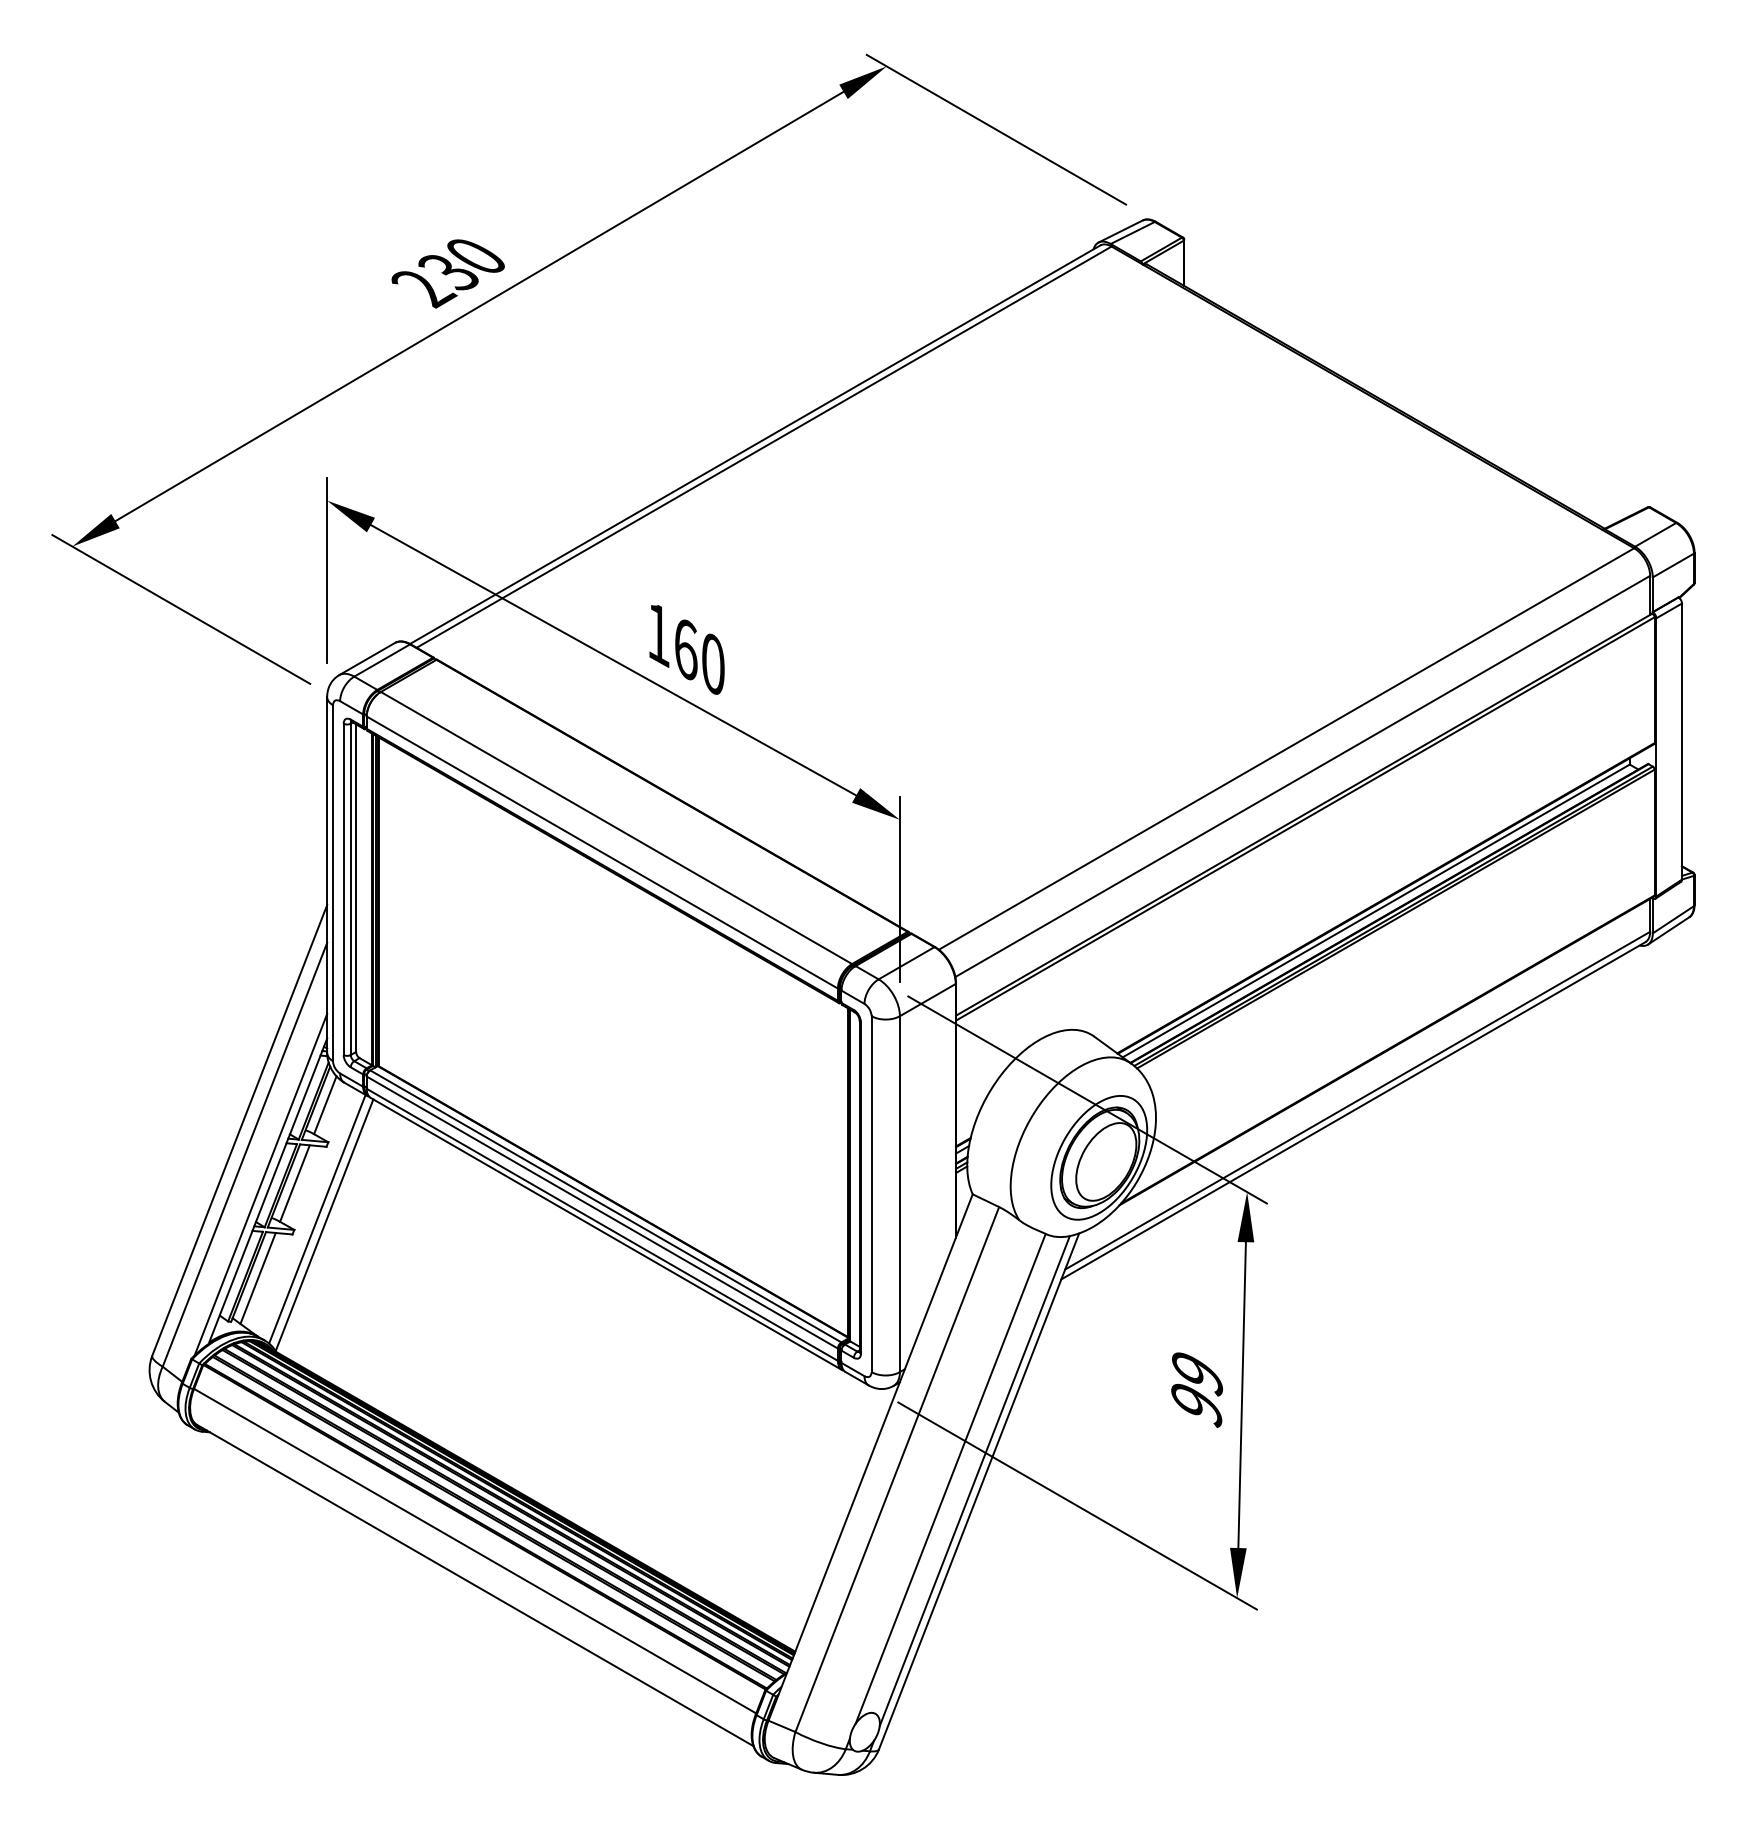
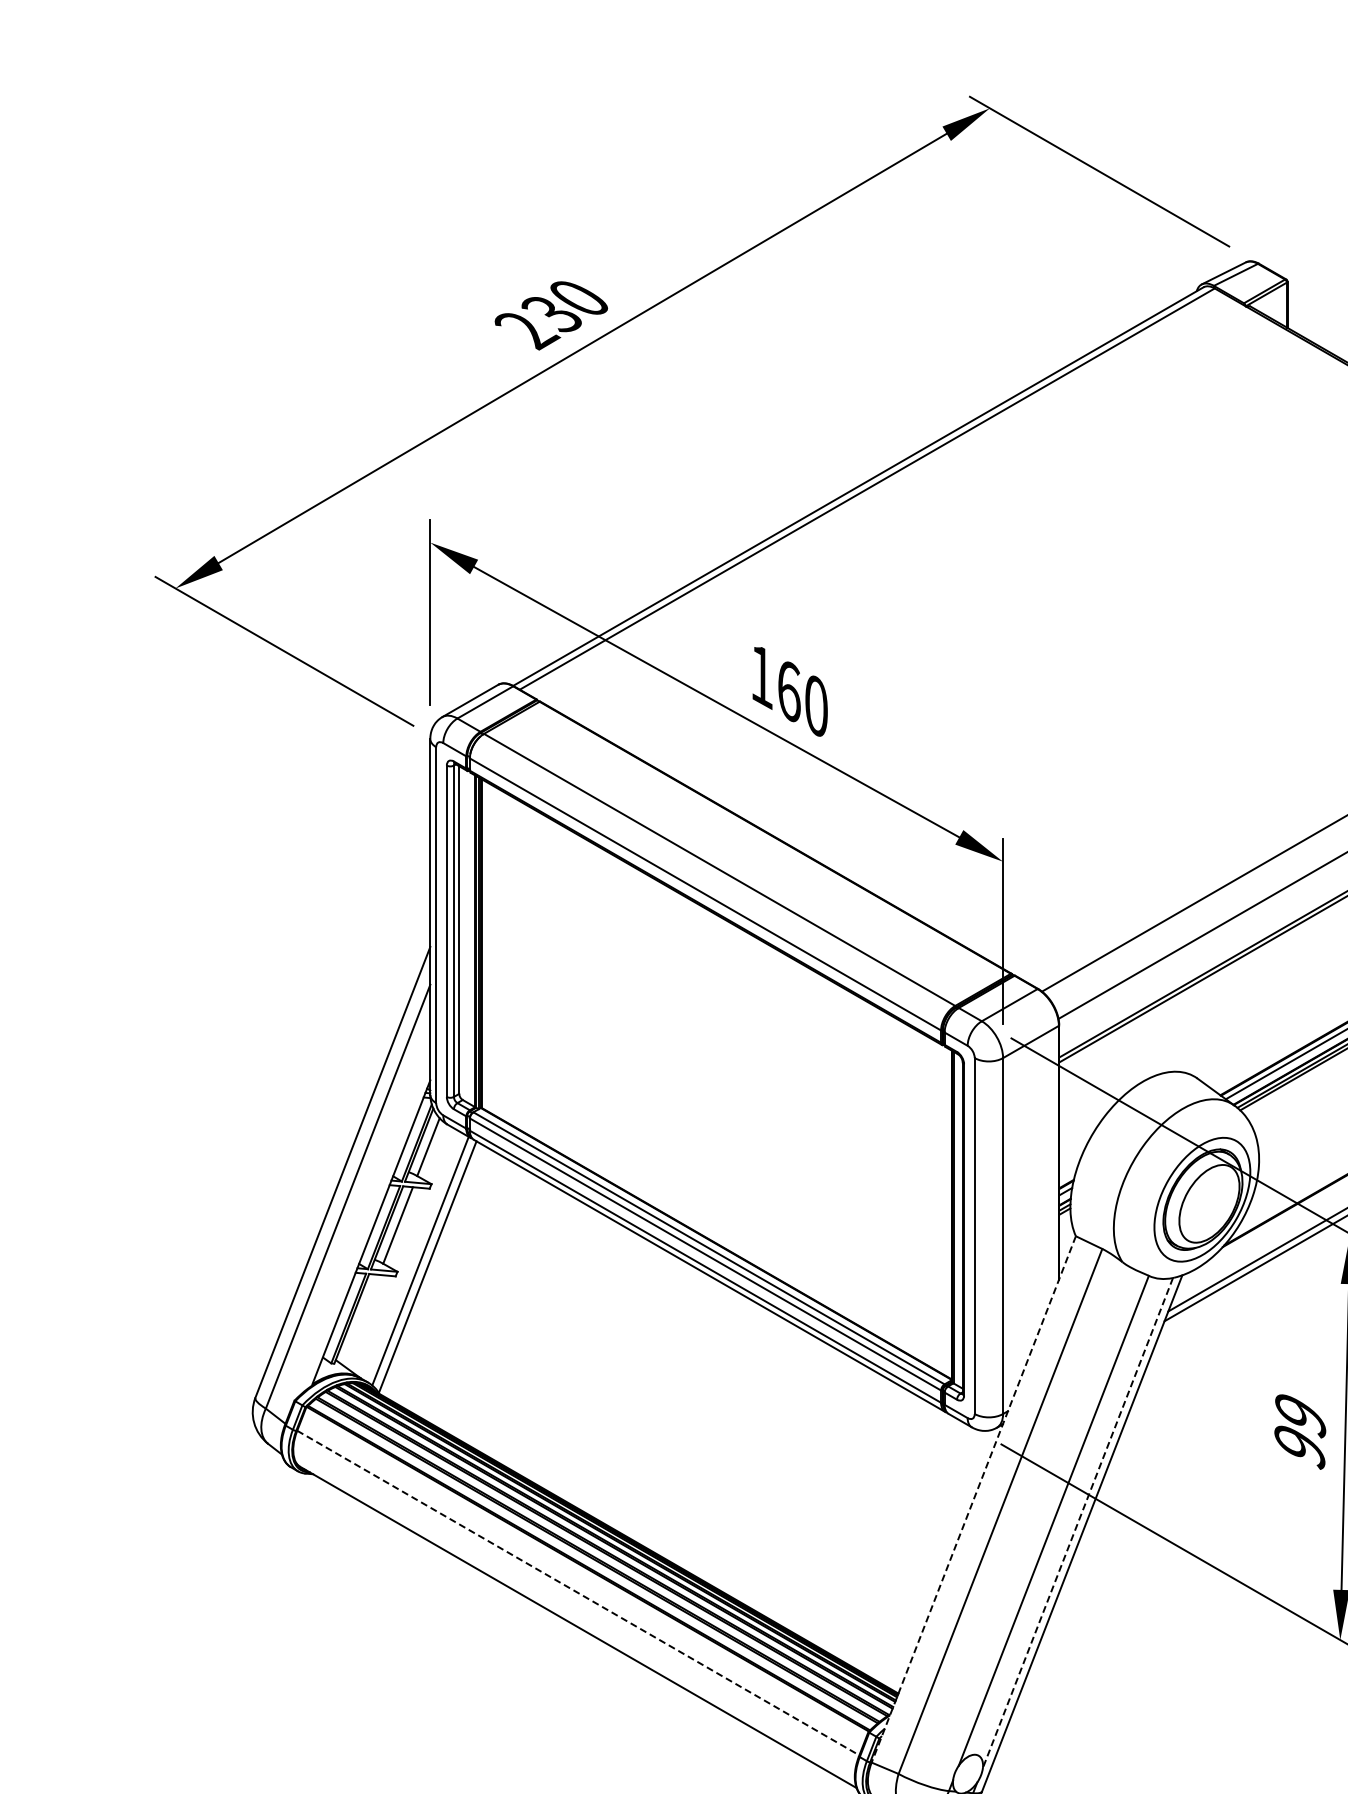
line: (260, 1184) -> (363, 1226), removed
line: (257, 1277) -> (360, 1319), removed
line: (870, 1457) -> (973, 1499), solid -> dashed
line: (974, 1481) -> (1077, 1523), solid -> dashed
line: (475, 1551) -> (578, 1593), solid -> dashed

